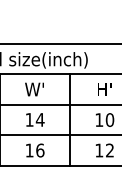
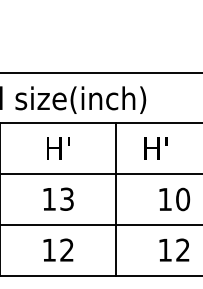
text: (34, 89) -> (57, 148), W' -> H'
text: (104, 89) -> (155, 148), moved
text: (39, 119) -> (65, 198), 14 -> 13
text: (40, 150) -> (67, 250), 16 -> 12

